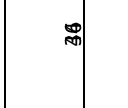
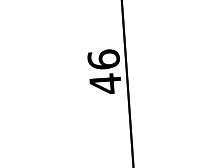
text: (72, 33) -> (103, 70), 34 -> 46

